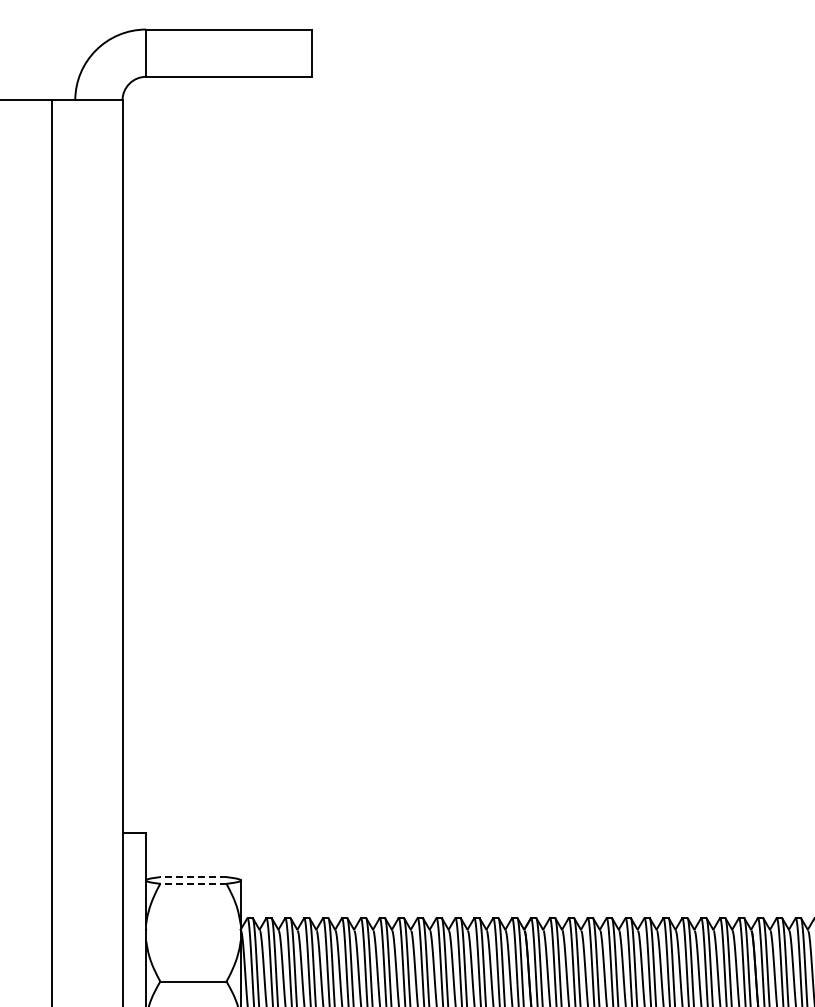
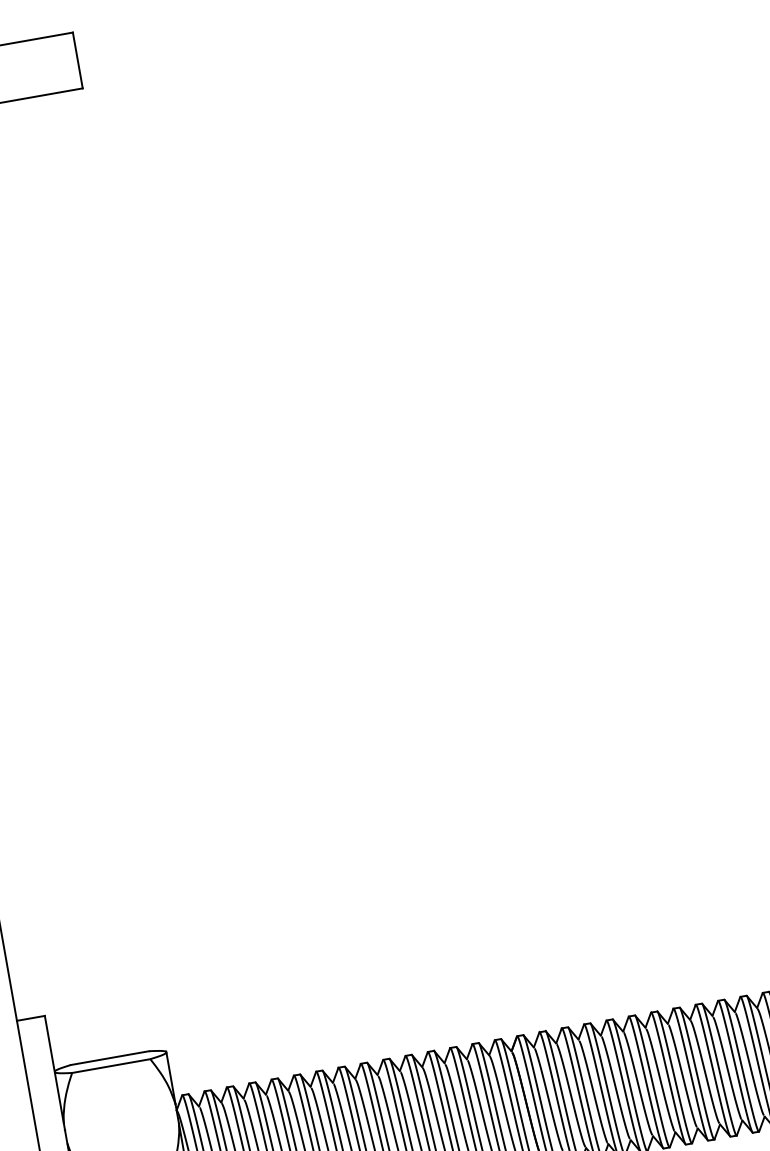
line: (192, 877) -> (108, 1058), dashed -> solid
line: (192, 883) -> (110, 1065), dashed -> solid

